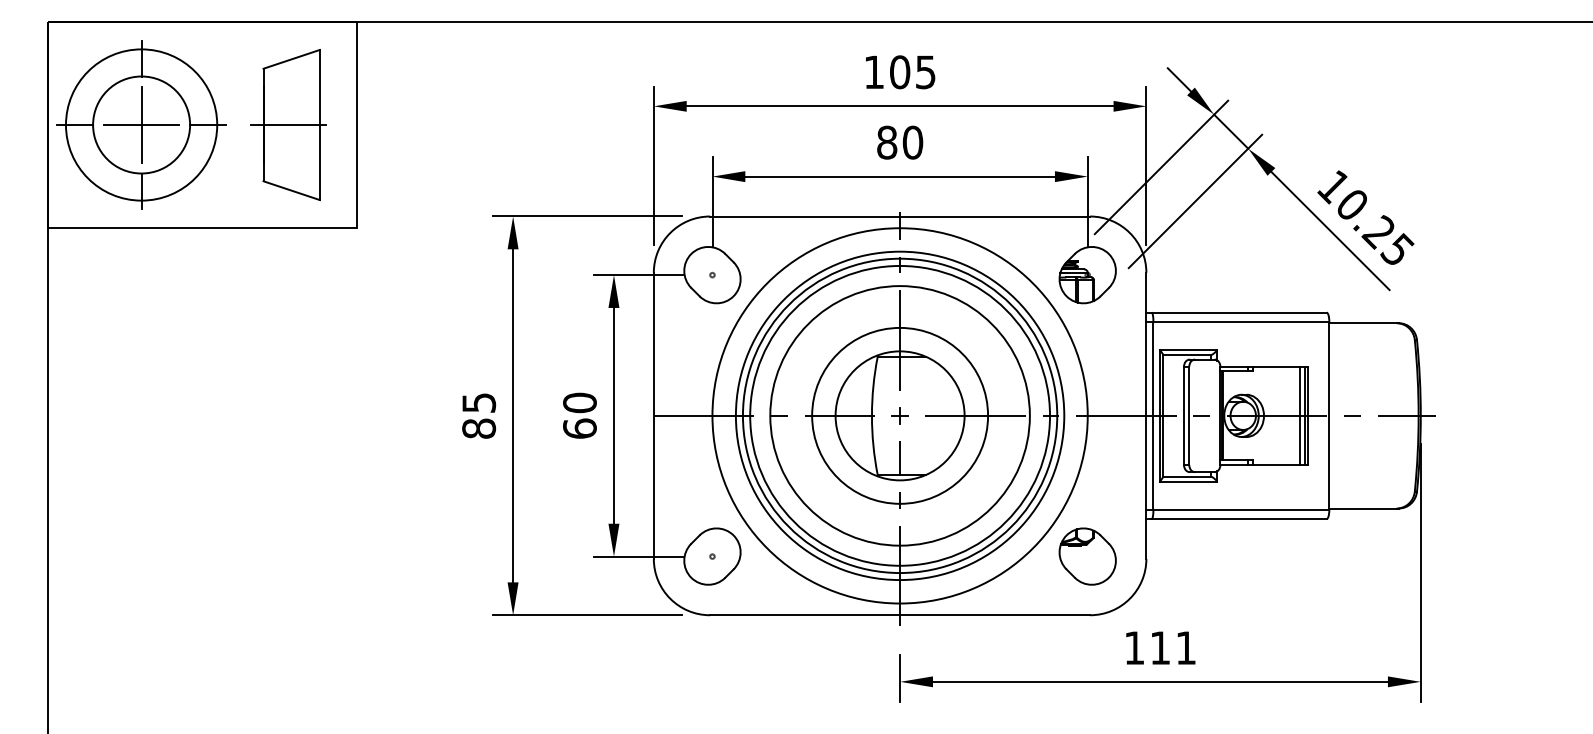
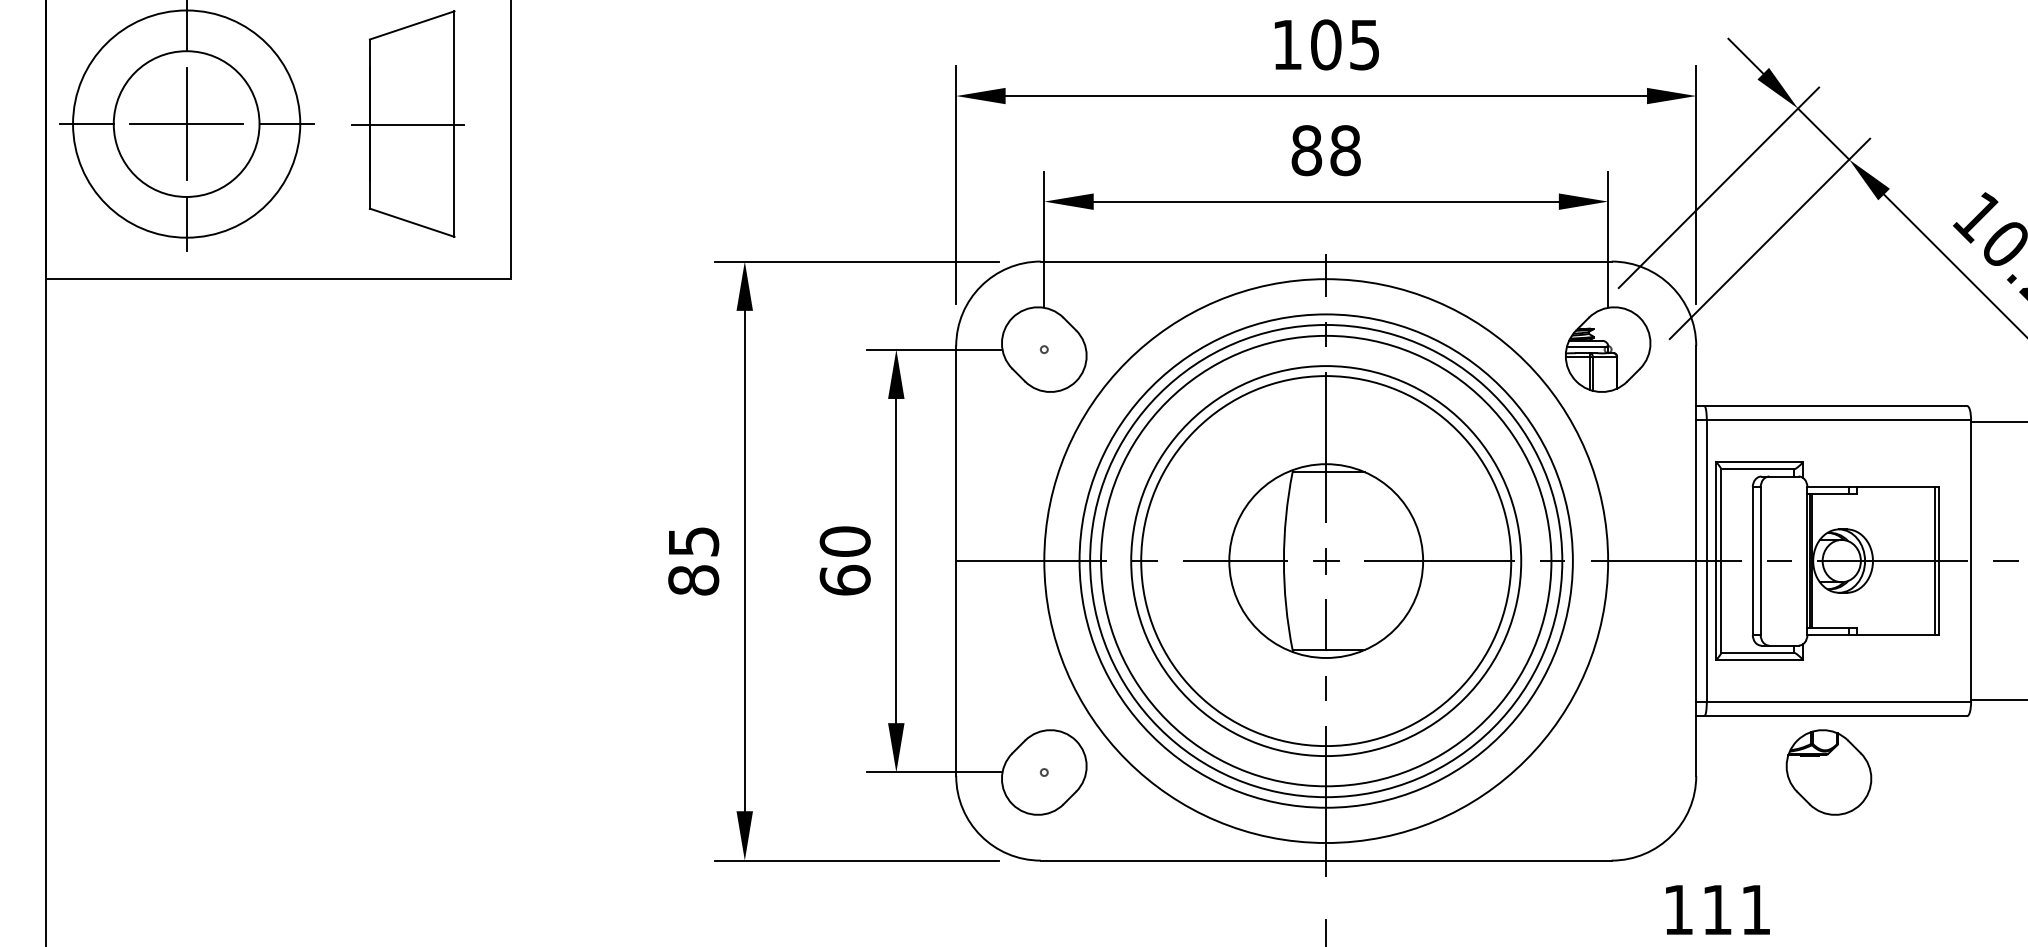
text: (912, 142) -> (1344, 150), 80 -> 88
circle: (900, 415) -> (1326, 560), size x1.4
line: (1299, 415) -> (1926, 560), removed
part: (1087, 556) -> (1828, 772), moved

